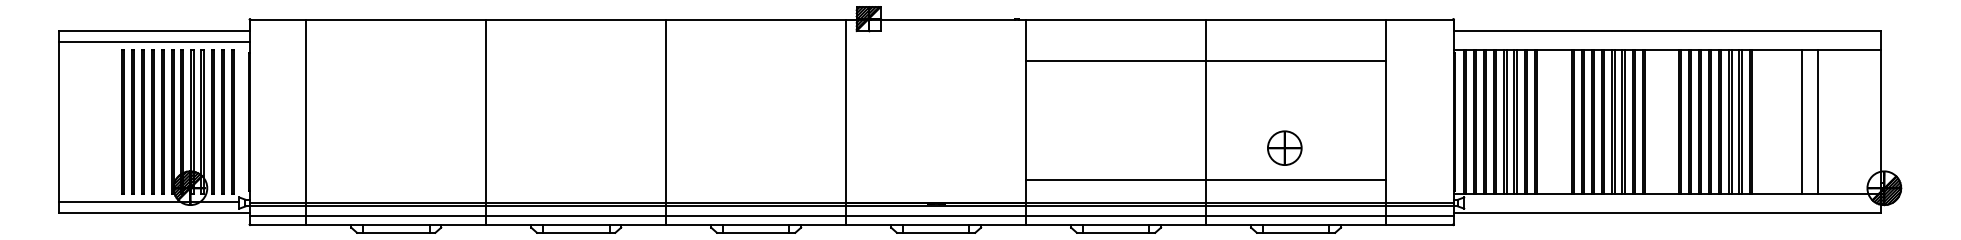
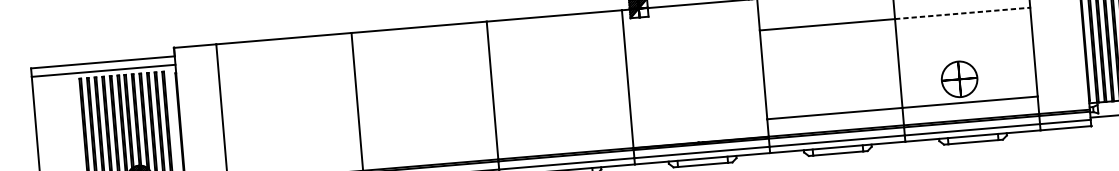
line: (1296, 61) -> (962, 13), solid -> dashed
part: (1284, 147) -> (959, 78), size x1.4

